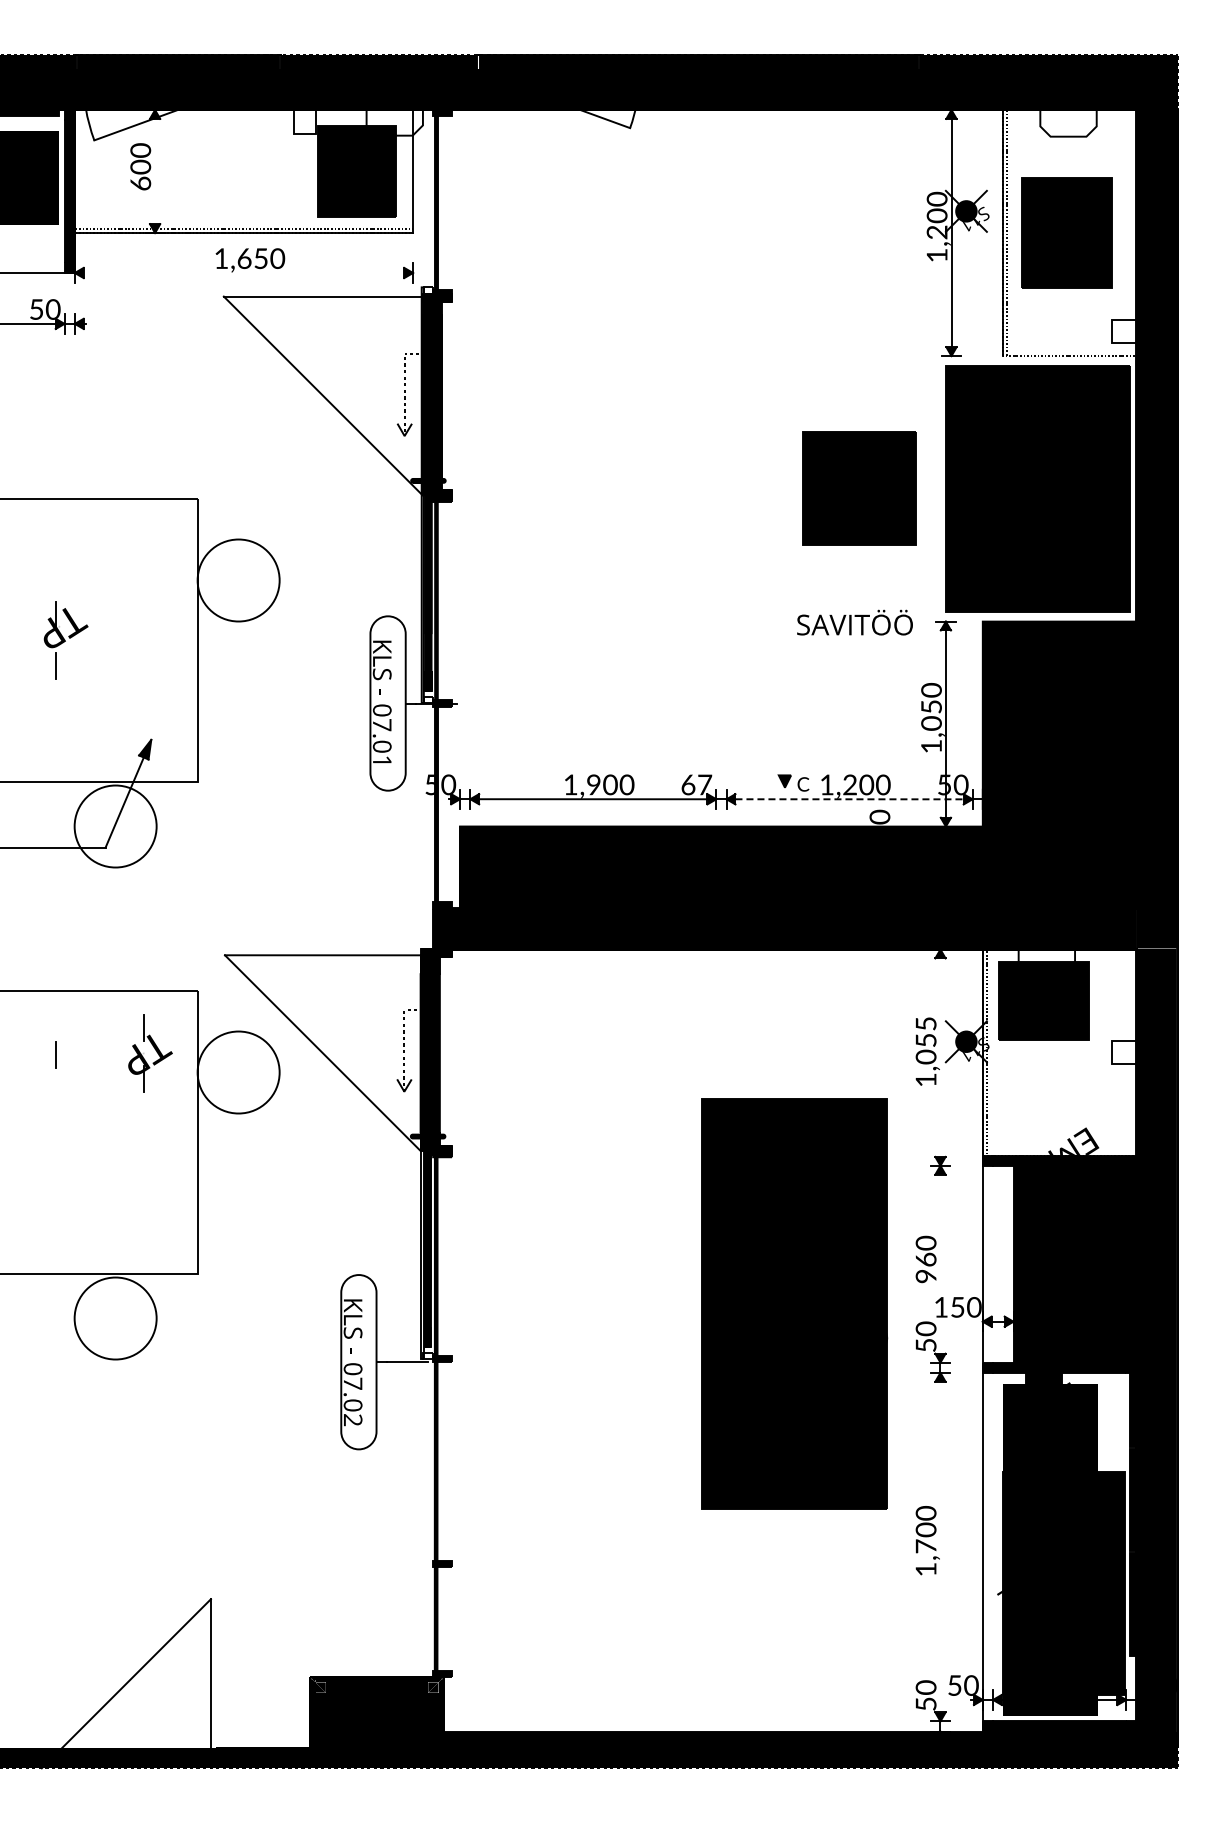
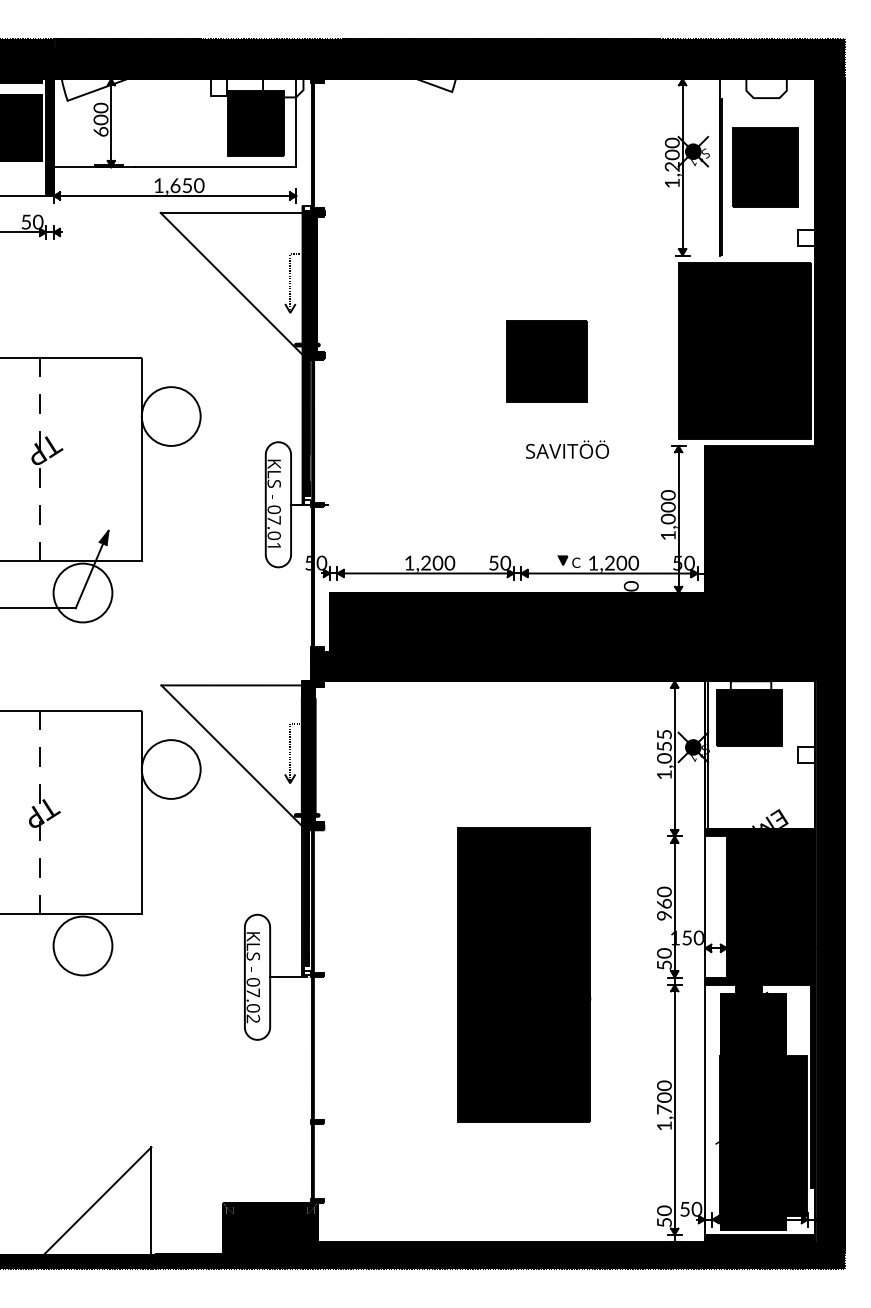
line: (155, 171) -> (111, 123), added
line: (243, 273) -> (174, 196), added
part: (859, 488) -> (547, 361), moved
line: (55, 511) -> (39, 367), added
line: (55, 562) -> (39, 403), added
text: (854, 622) -> (567, 449), moved
text: (931, 706) -> (668, 506), 1,050 -> 1,000
line: (55, 717) -> (39, 514), added
line: (55, 769) -> (39, 552), added
text: (696, 784) -> (499, 562), 67 -> 50
text: (593, 785) -> (425, 563), 1,900 -> 1,200
line: (850, 799) -> (610, 573), dashed -> solid
line: (55, 1003) -> (39, 720), added
part: (150, 1053) -> (44, 812), moved
line: (940, 1057) -> (674, 758), added
line: (55, 1209) -> (39, 867), added
line: (55, 1261) -> (39, 905), added
line: (940, 1263) -> (674, 906), added
part: (794, 1303) -> (524, 973), moved
line: (940, 1546) -> (674, 1109), added

